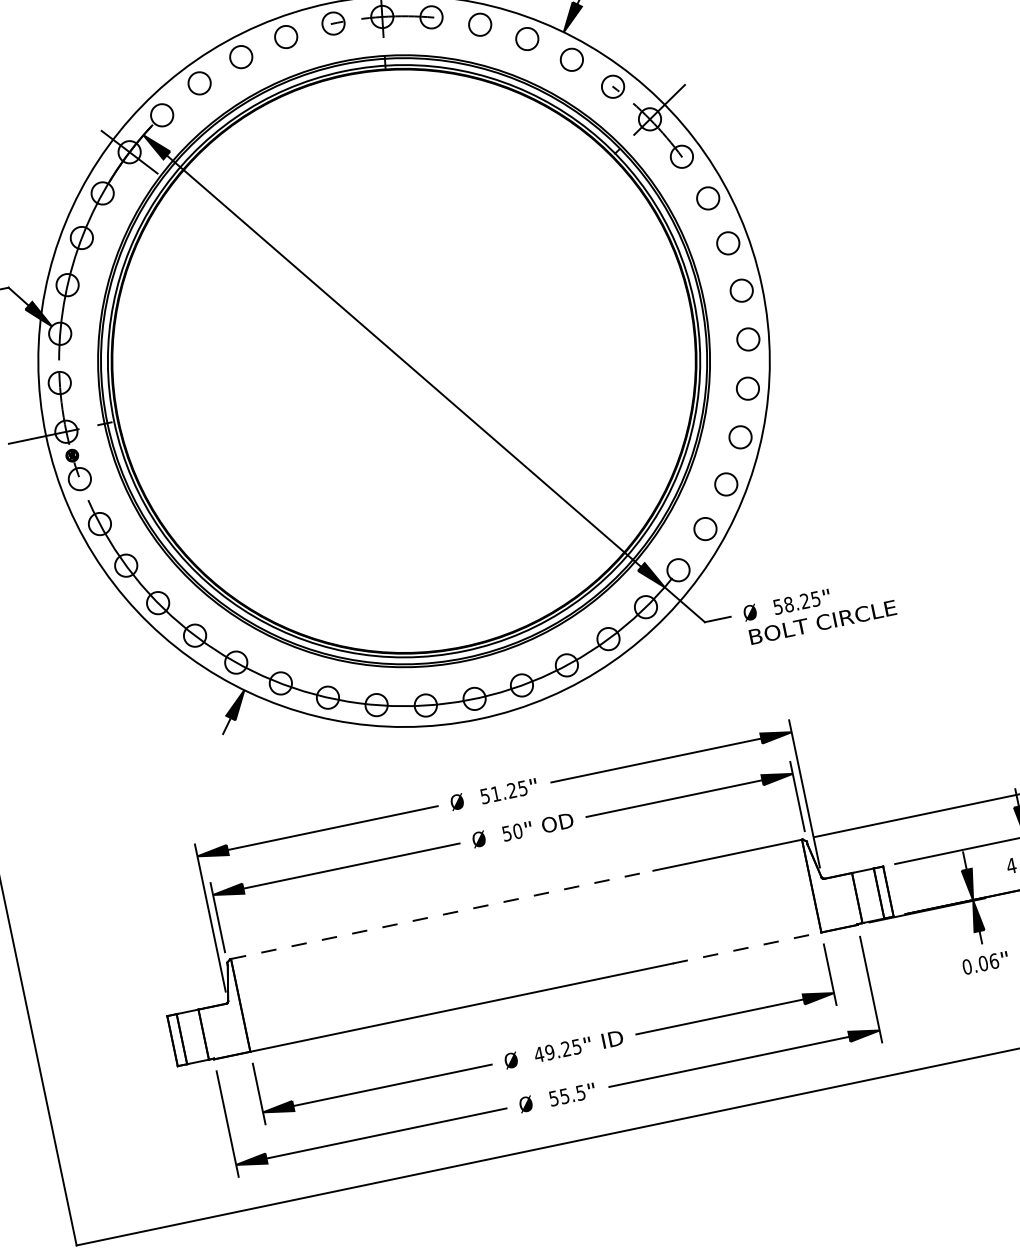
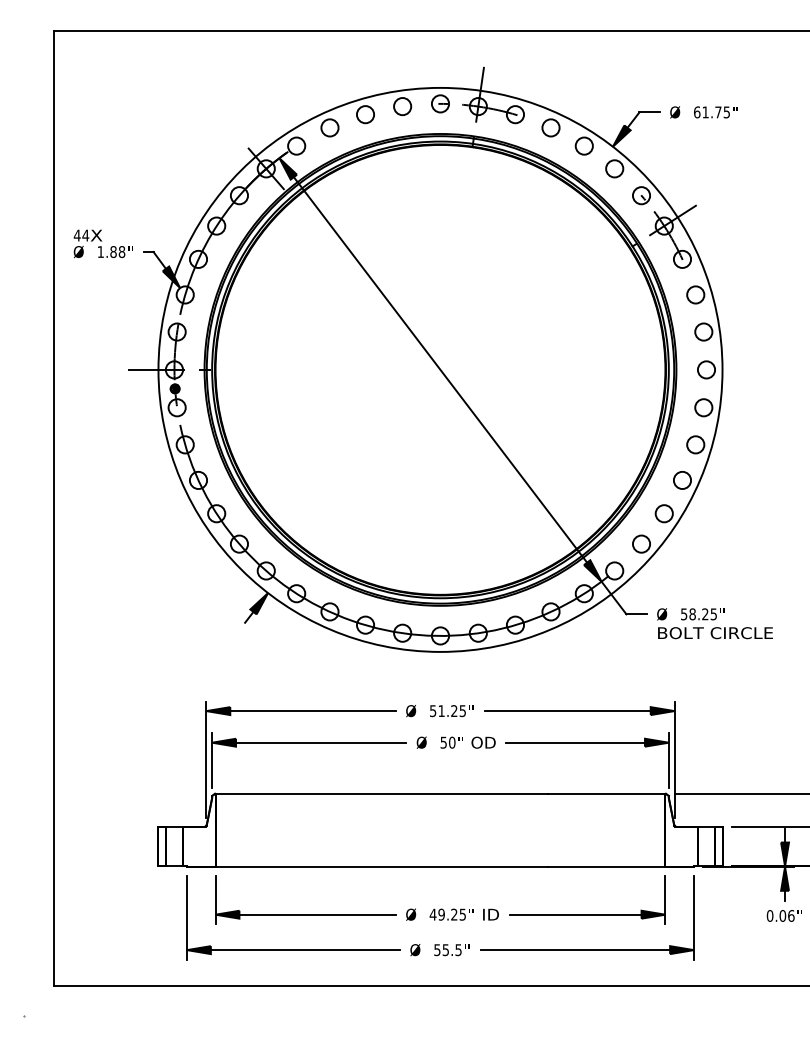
line: (442, 914) -> (382, 793), dashed -> solid
line: (746, 947) -> (606, 866), dashed -> solid

